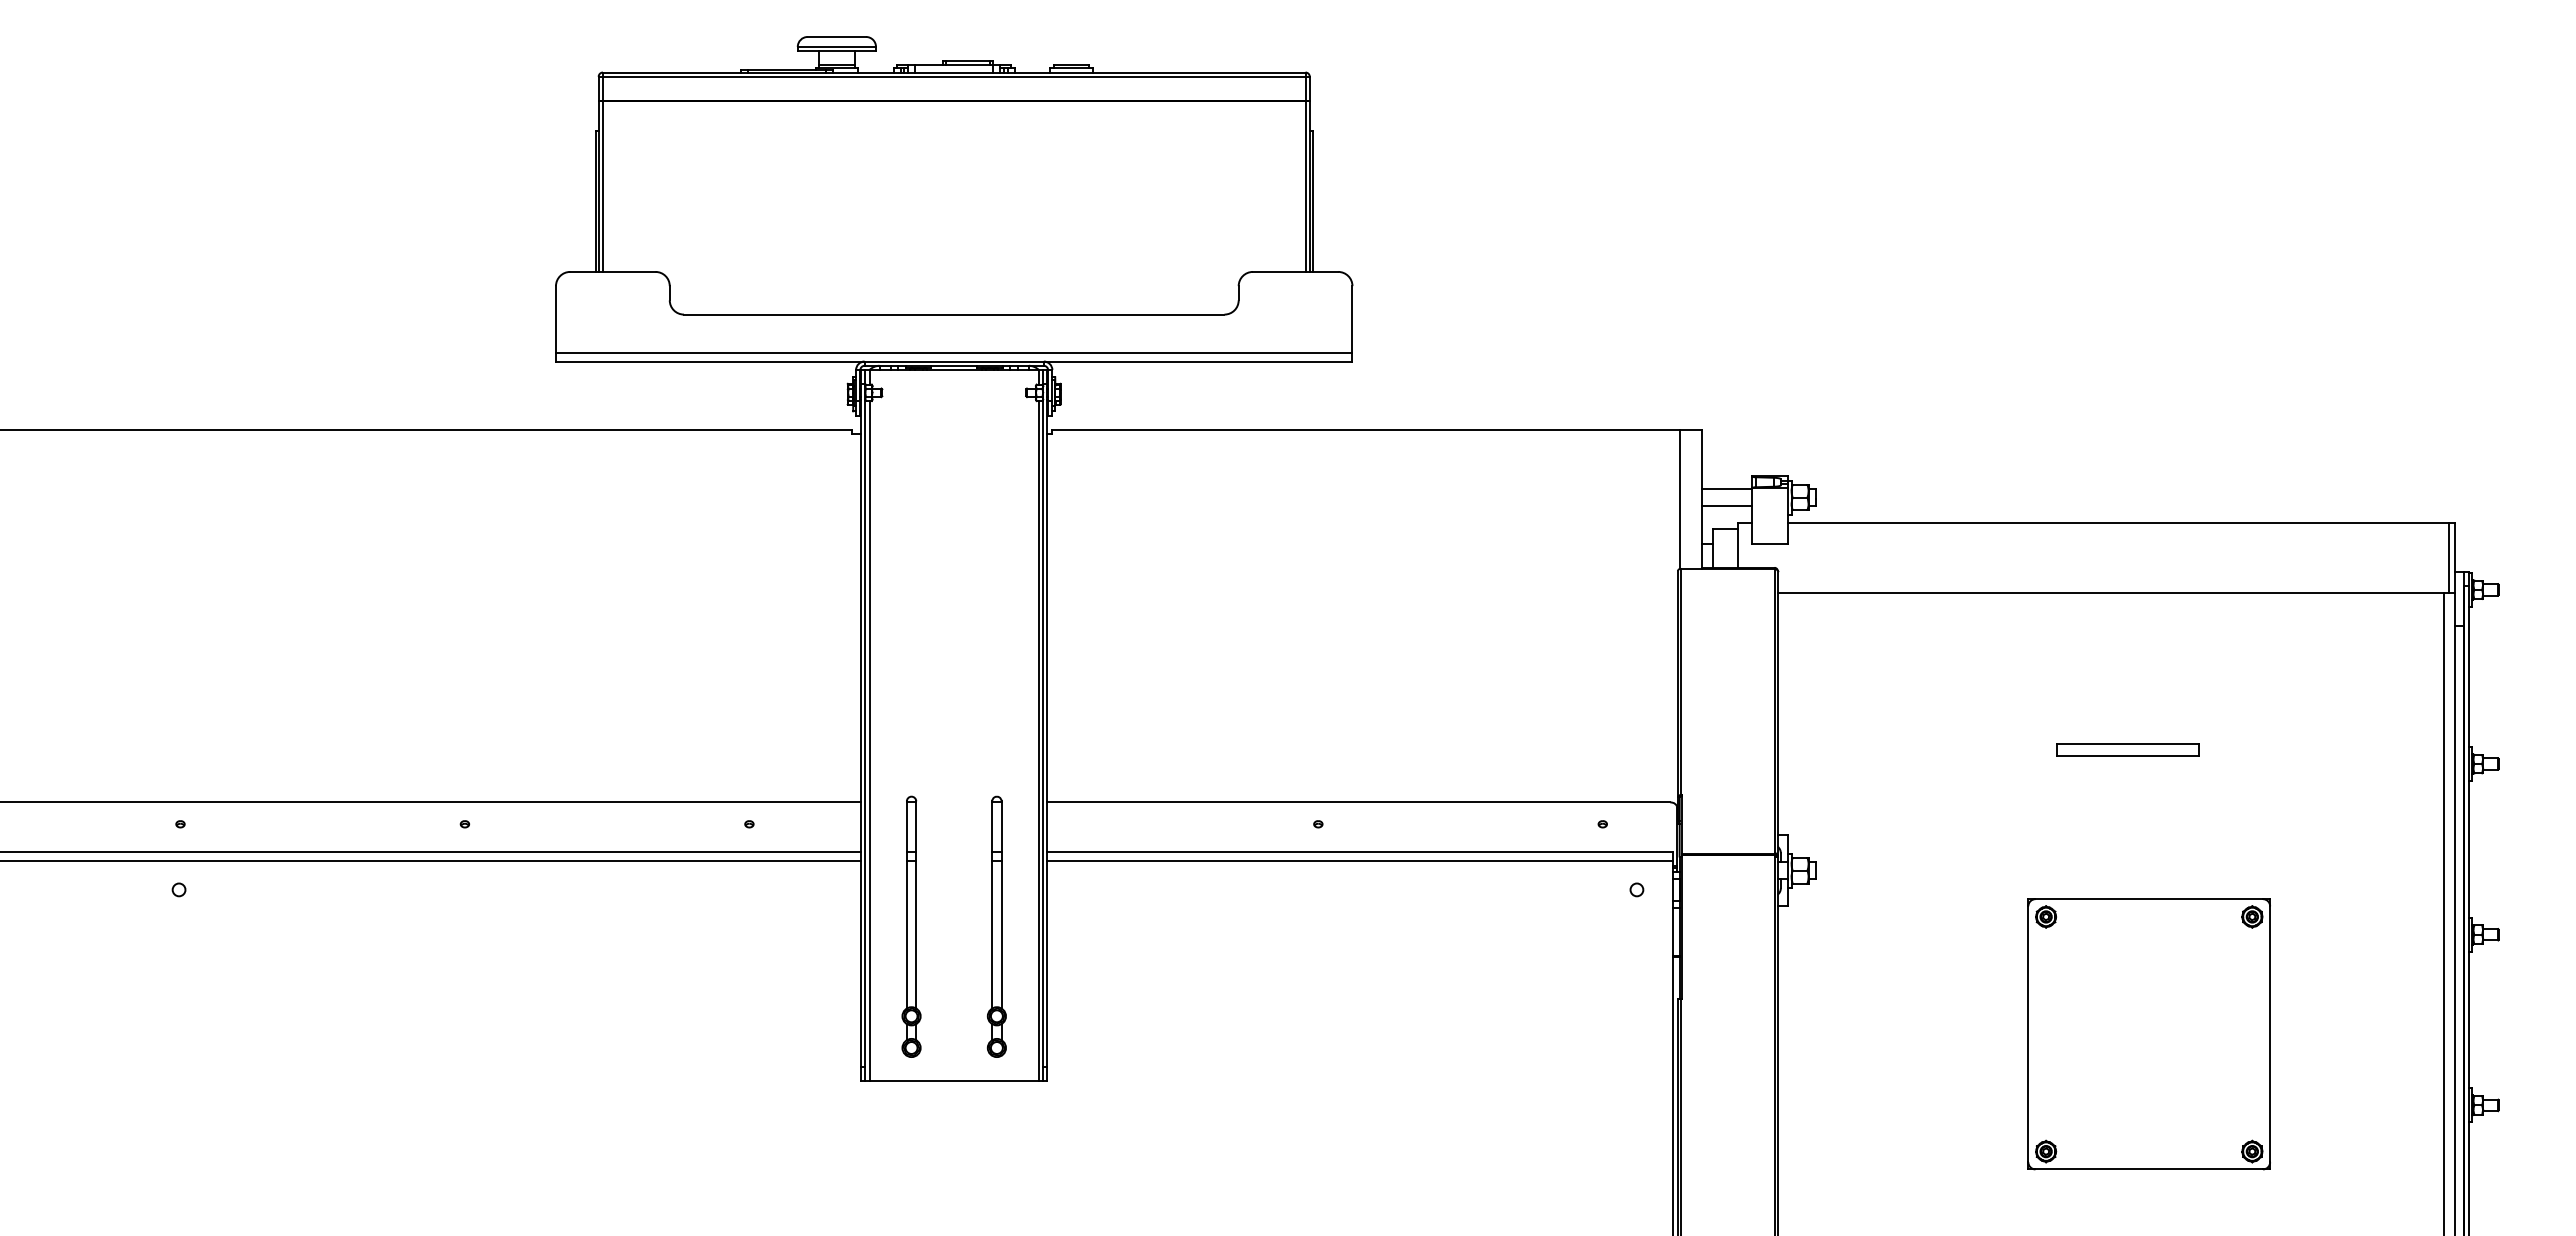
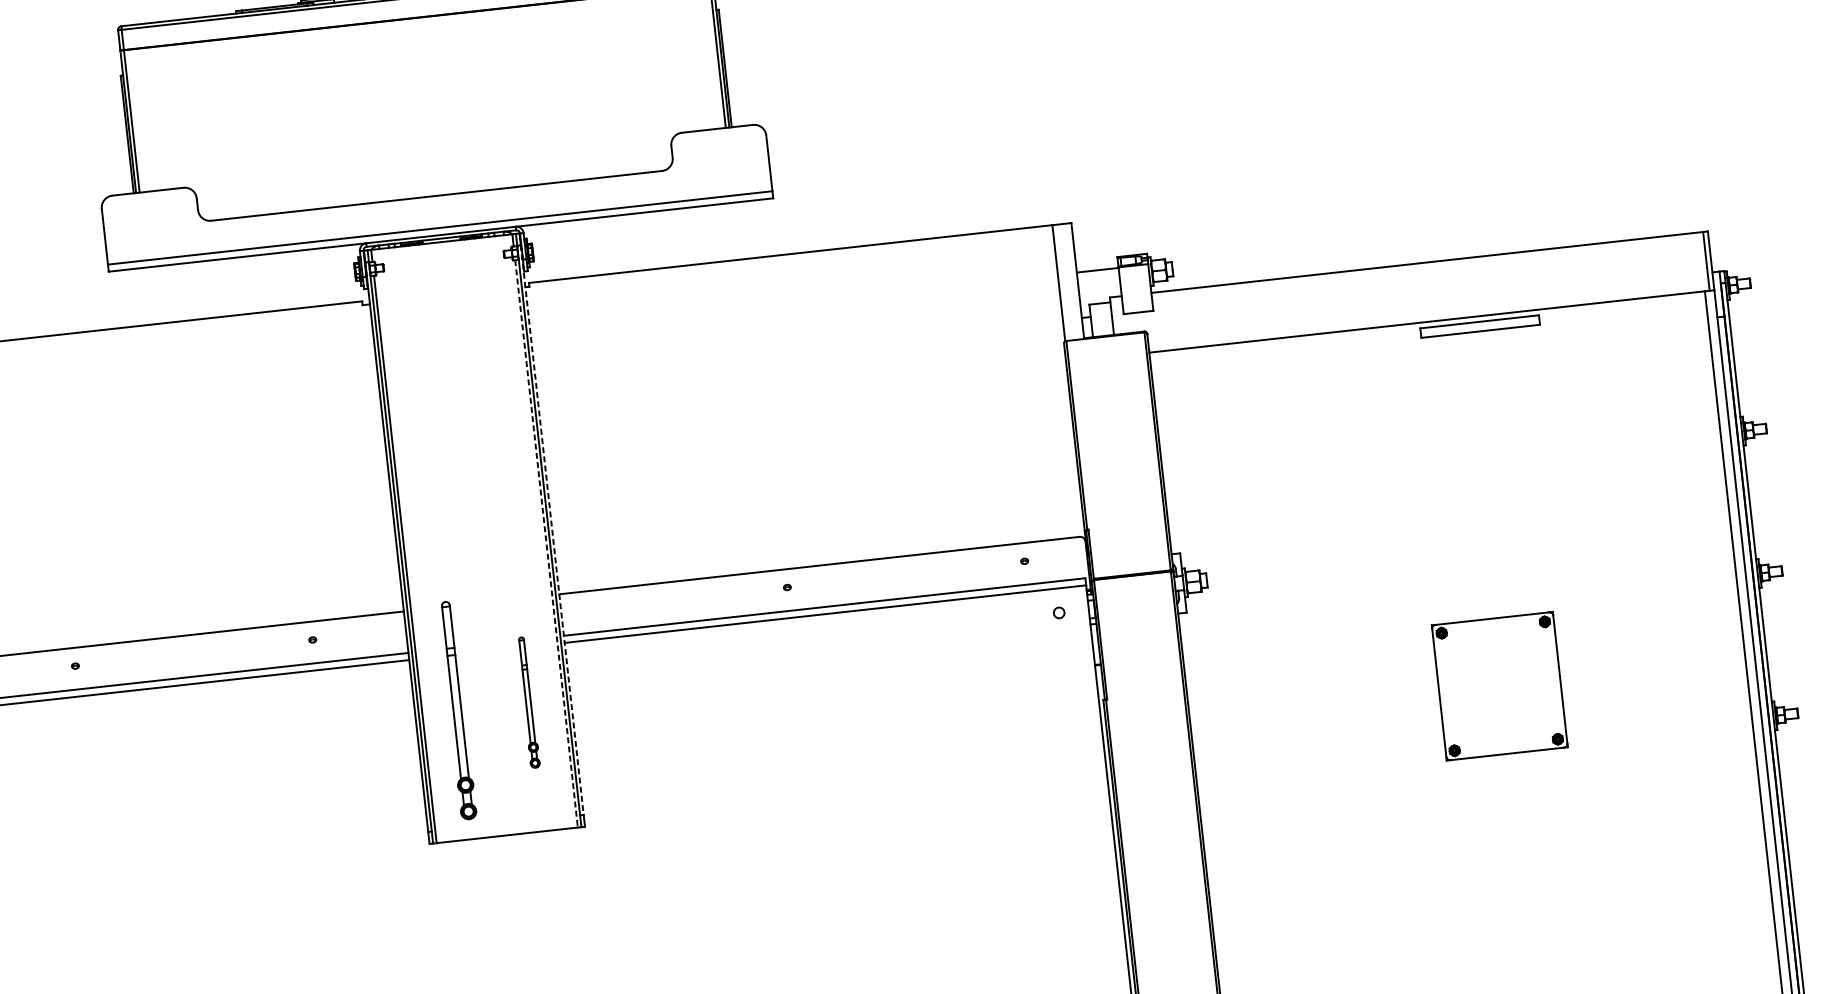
line: (1727, 506) -> (1099, 284), removed
line: (1047, 726) -> (552, 530), solid -> dashed
line: (1038, 741) -> (546, 544), solid -> dashed
part: (2127, 749) -> (1479, 326), moved
part: (996, 926) -> (528, 702), size x0.6
part: (2148, 1034) -> (1499, 686), size x0.6

